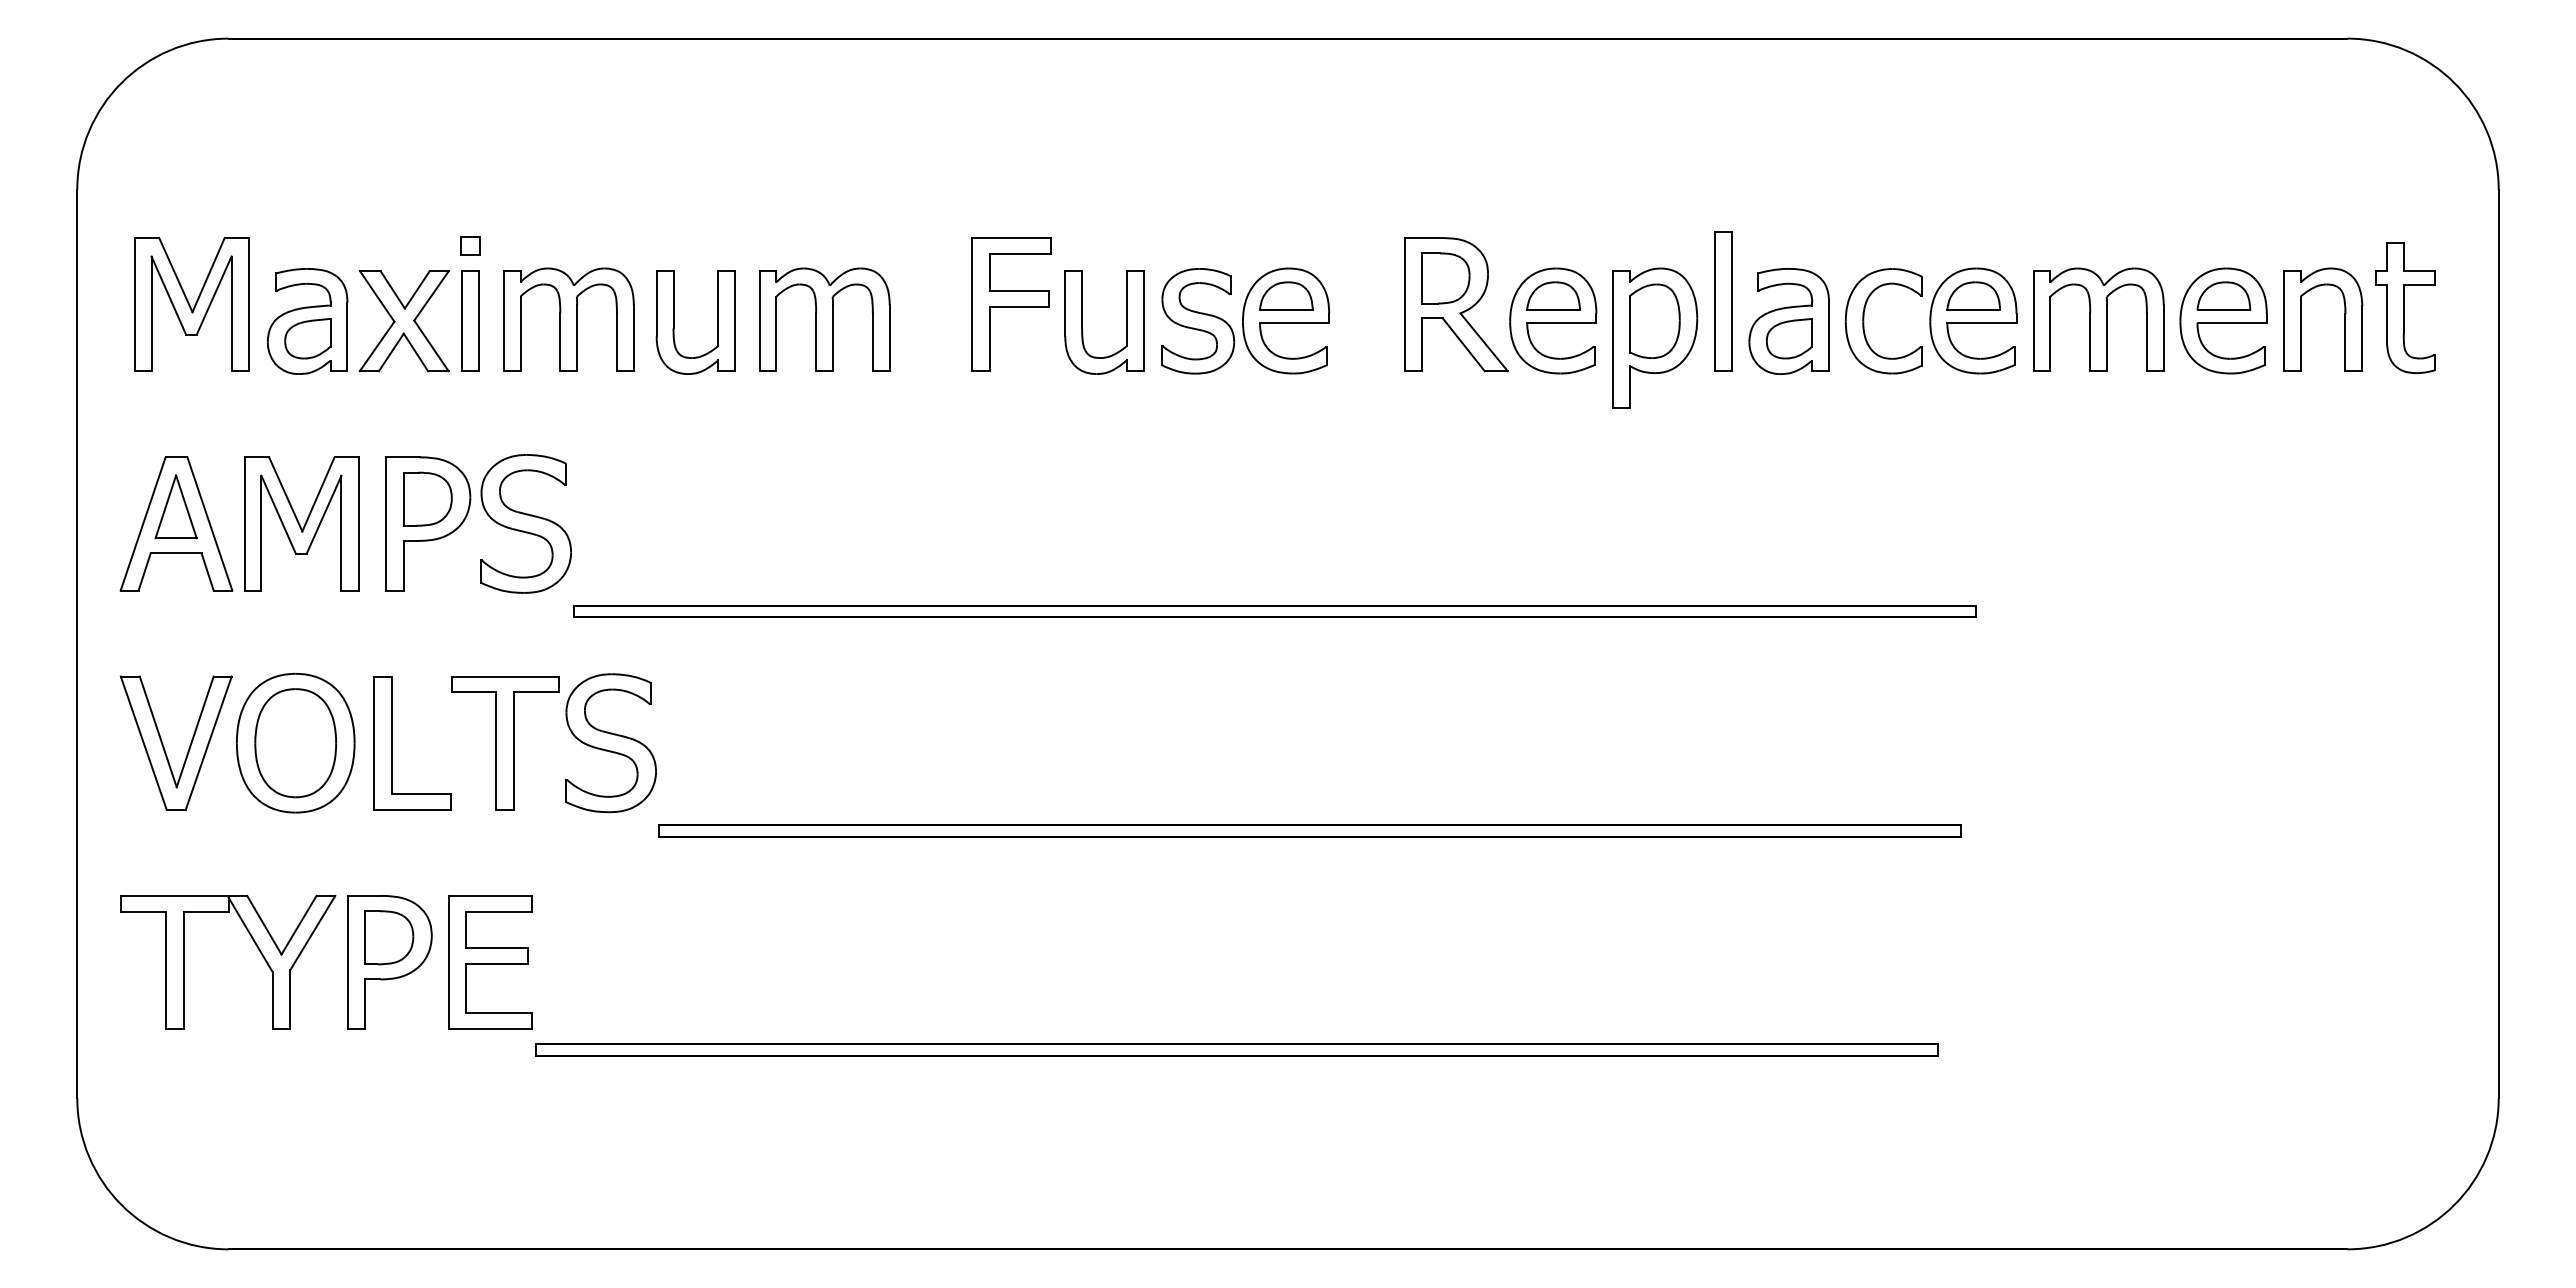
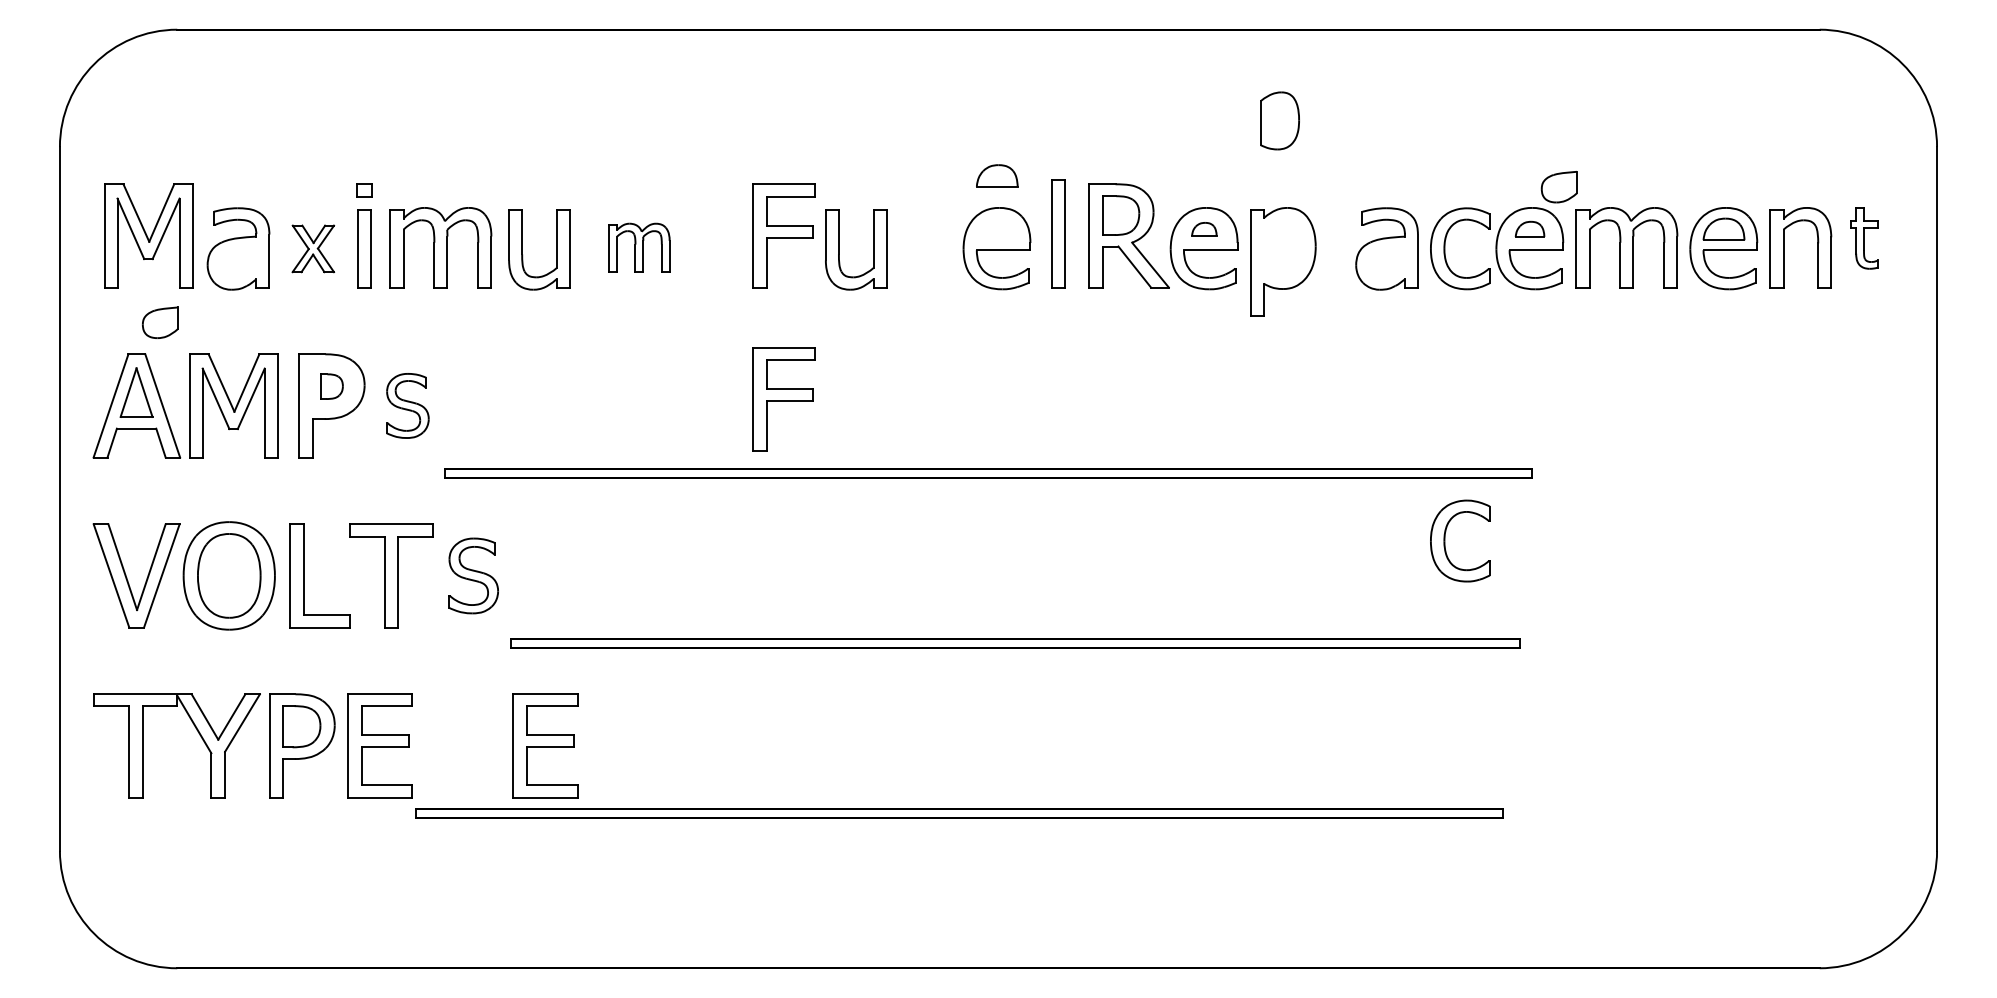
part: (1286, 295) -> (997, 175), moved
part: (1553, 295) -> (1204, 228), size x0.6
part: (1973, 295) -> (1529, 228), size x0.7
part: (1723, 301) -> (1058, 233), moved
part: (2405, 307) -> (1864, 238), size x0.6
part: (824, 319) -> (639, 247), size x0.6
part: (1654, 320) -> (1279, 120), moved
part: (403, 321) -> (312, 248), size x0.6
part: (1198, 321) -> (929, 248), removed
part: (307, 338) -> (160, 322), moved
part: (1789, 338) -> (1559, 186), moved
part: (427, 498) -> (331, 386), size x0.6
part: (1011, 515) -> (784, 399), added
part: (525, 523) -> (407, 405), size x0.6
part: (1864, 698) -> (1445, 541), added
part: (610, 743) -> (473, 576), size x0.7
part: (703, 962) -> (545, 745), added

